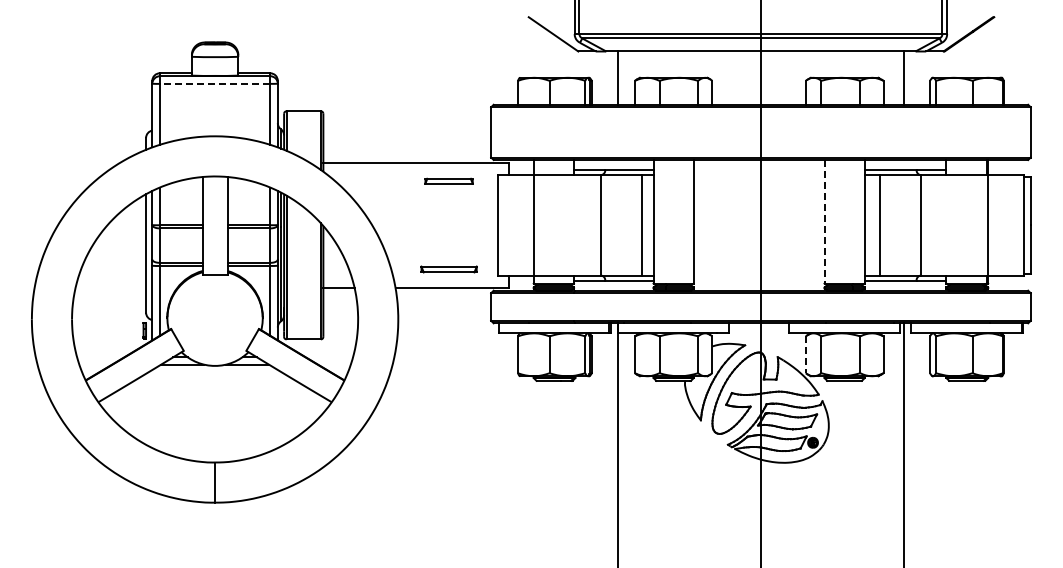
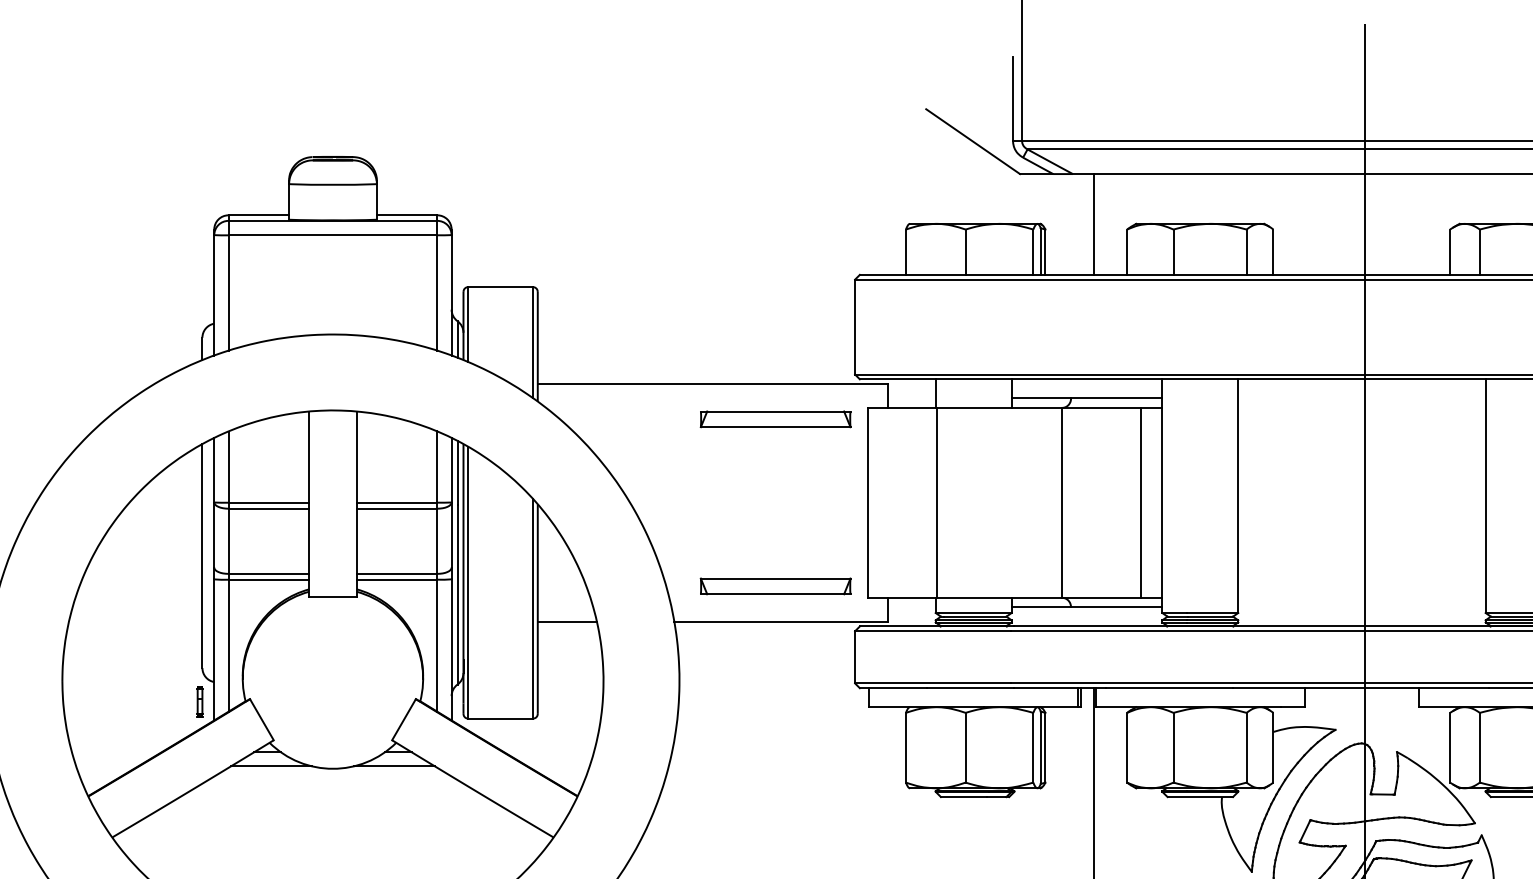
line: (214, 83) -> (331, 234), dashed -> solid
part: (448, 181) -> (774, 419), size x1.67
line: (824, 221) -> (1485, 495), dashed -> solid
part: (448, 269) -> (774, 586), size x1.43
line: (805, 355) -> (1449, 749), dashed -> solid

